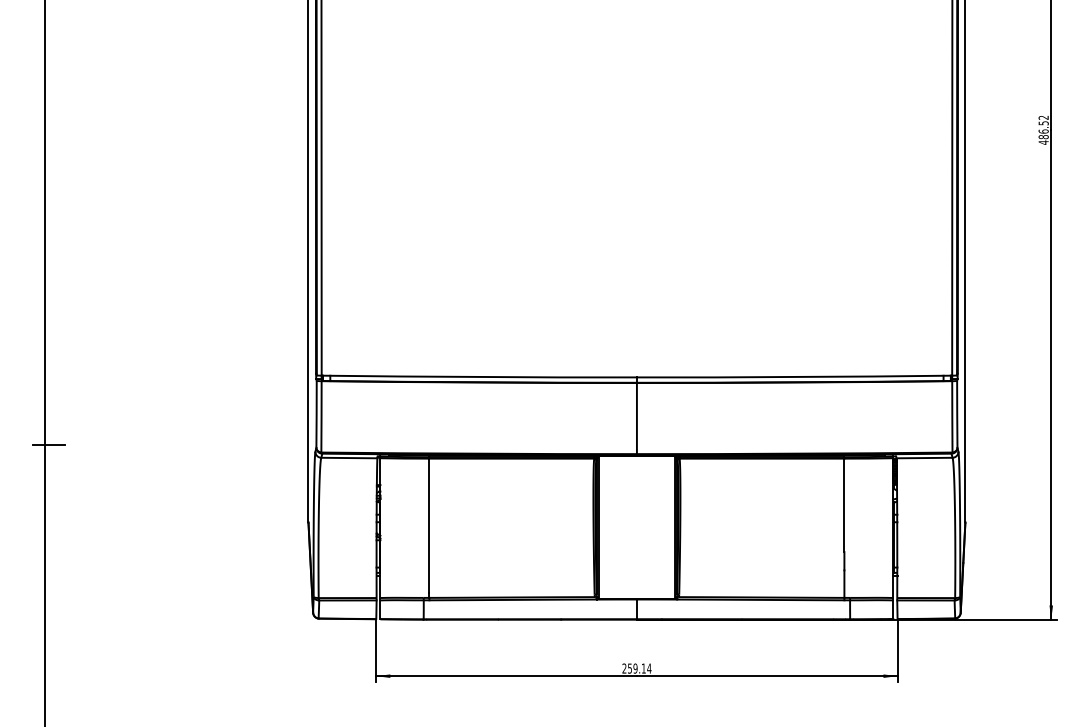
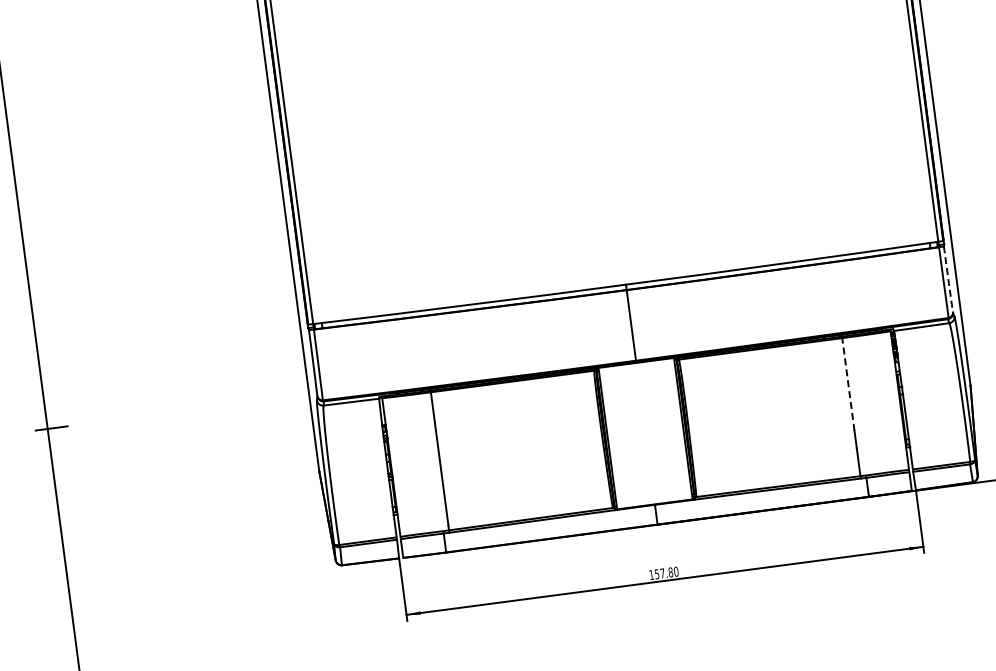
arc: (957, 414) -> (948, 279), solid -> dashed
line: (844, 505) -> (848, 384), solid -> dashed
text: (636, 668) -> (663, 573), 259.14 -> 157.80

